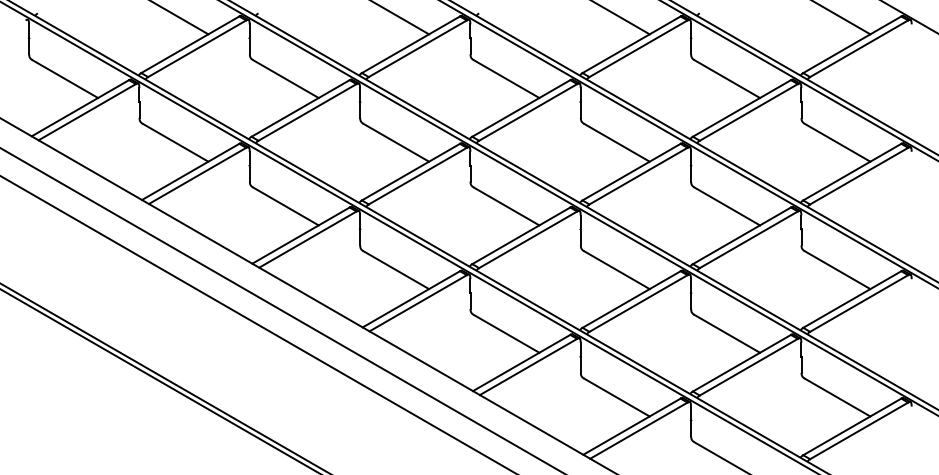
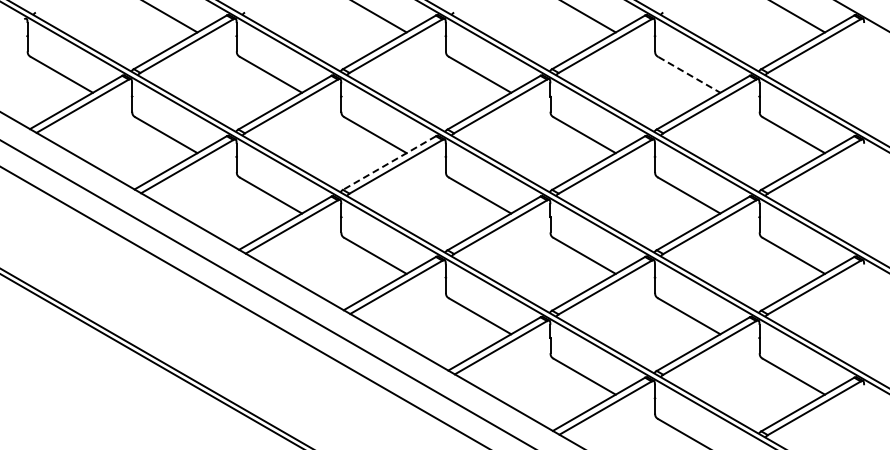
line: (727, 78) -> (689, 74), solid -> dashed
line: (410, 172) -> (389, 163), solid -> dashed

